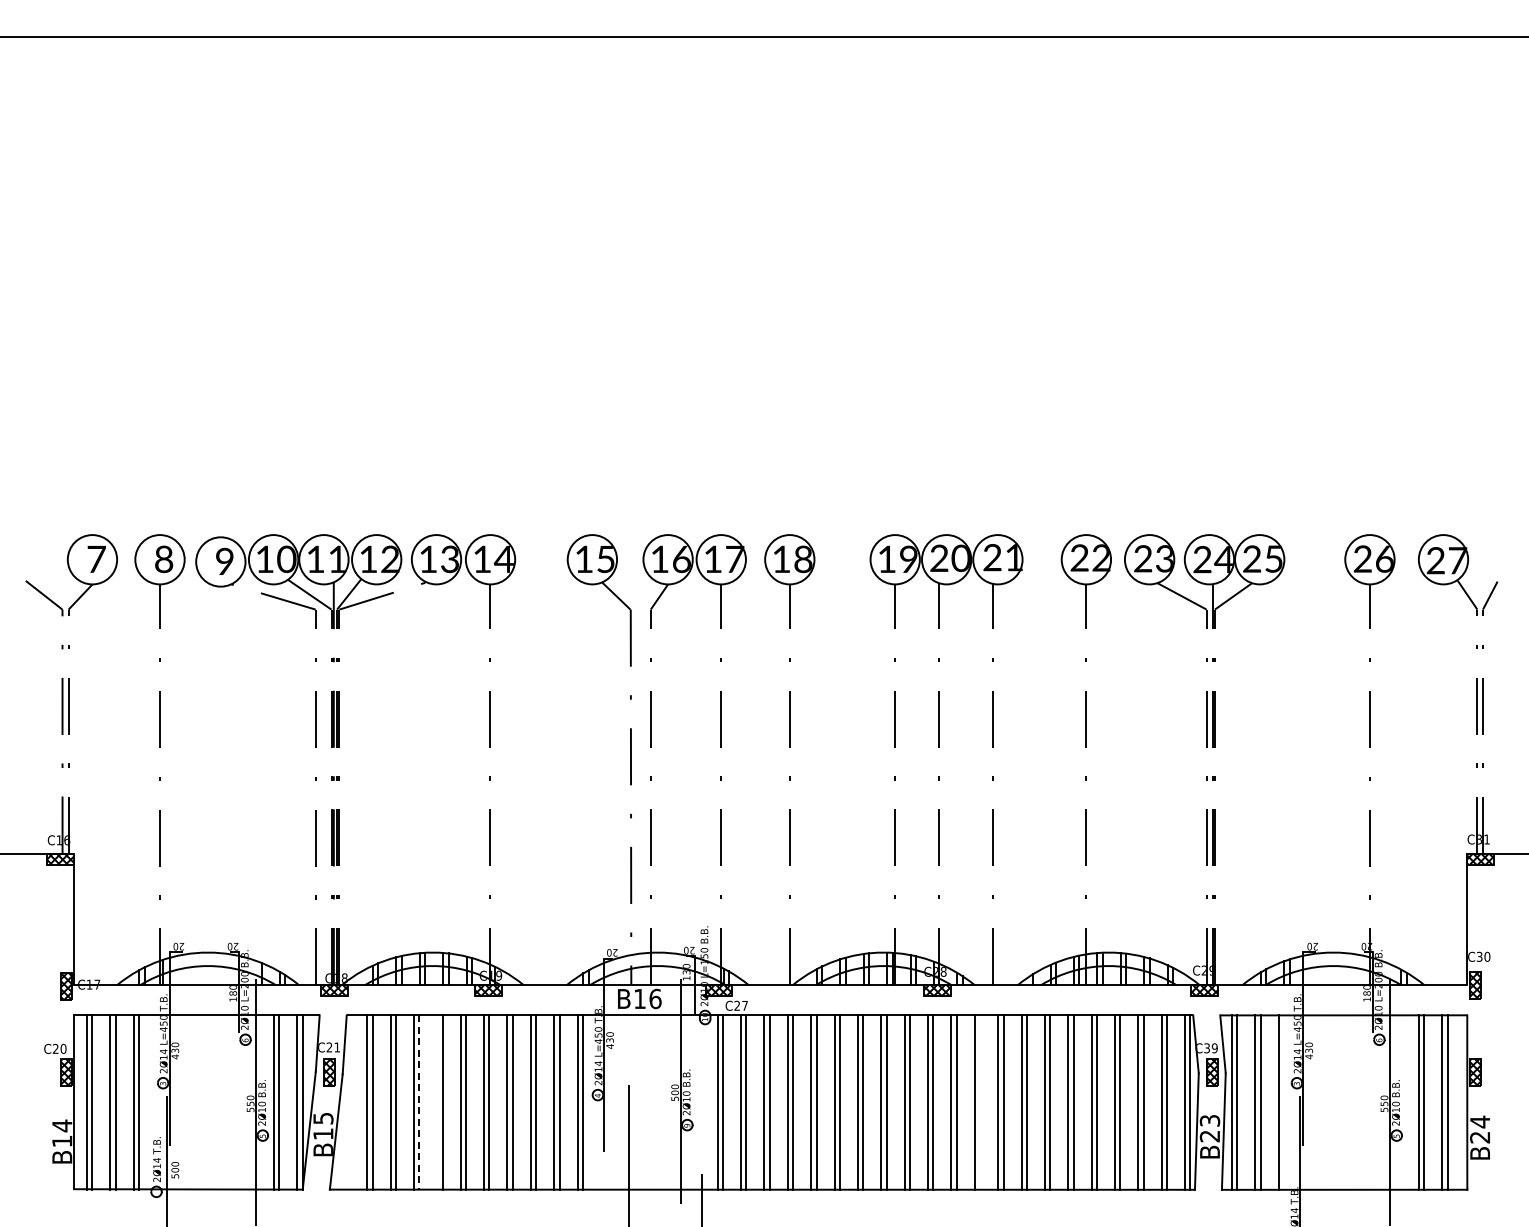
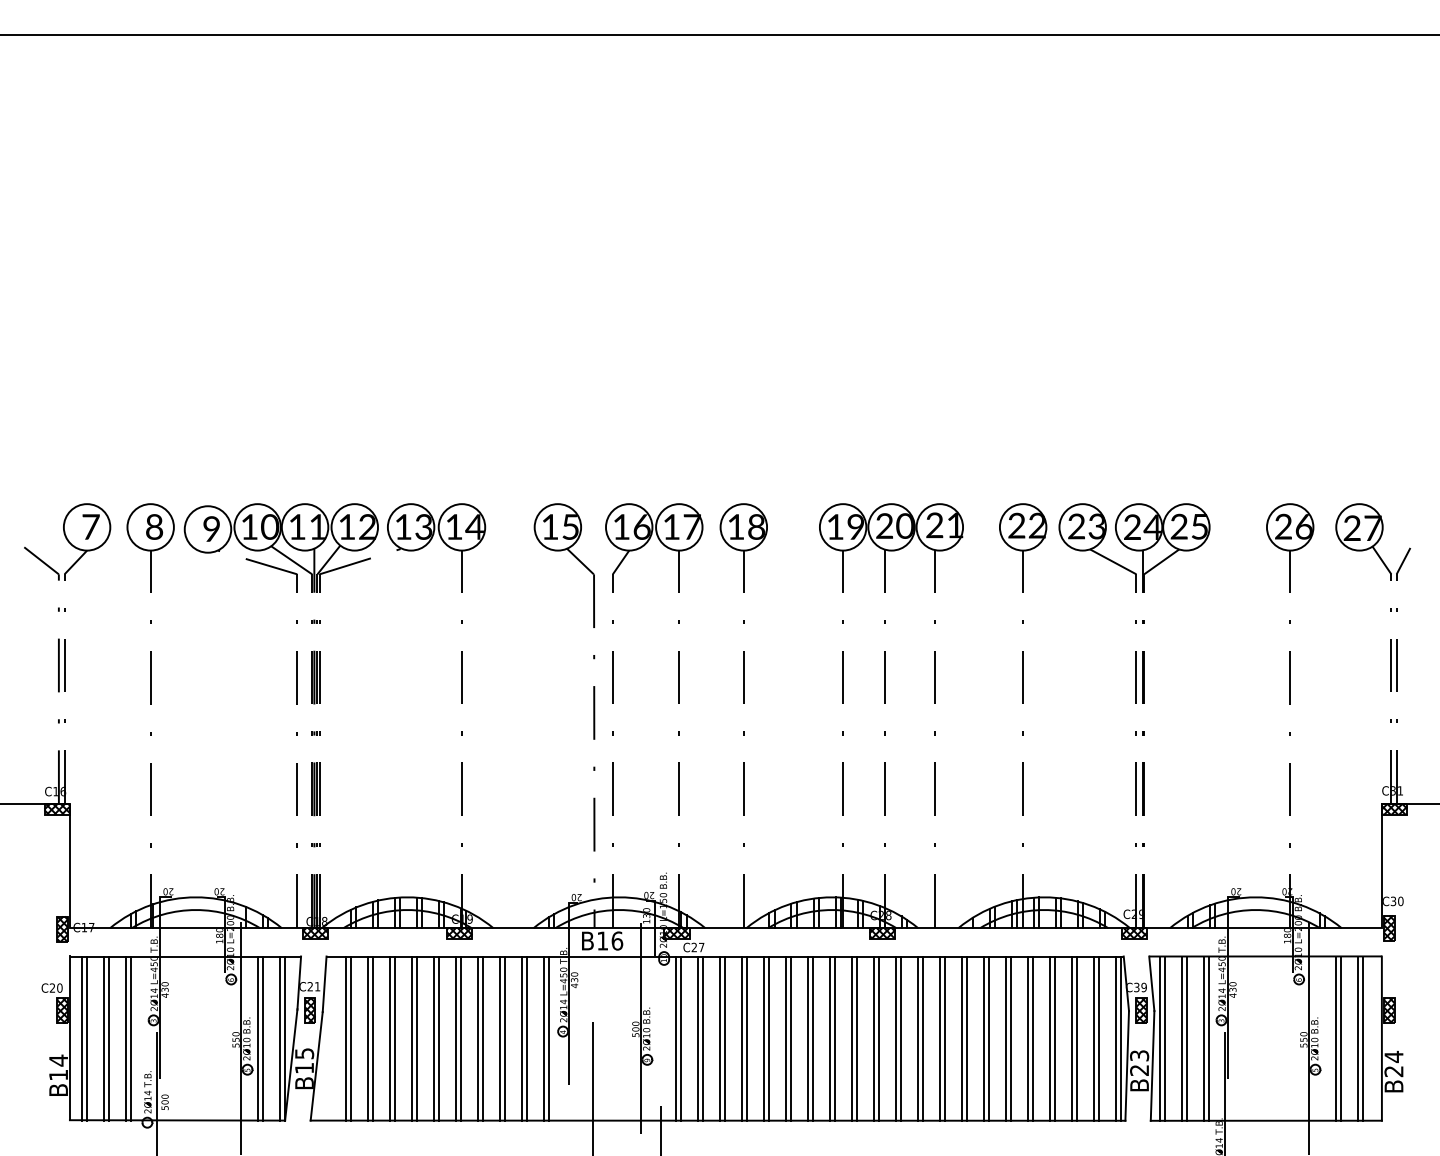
line: (437, 1102) -> (412, 1038), added
line: (980, 1102) -> (923, 1038), added
line: (1283, 1102) -> (1208, 1038), added
line: (419, 1103) -> (395, 1039), dashed -> solid

